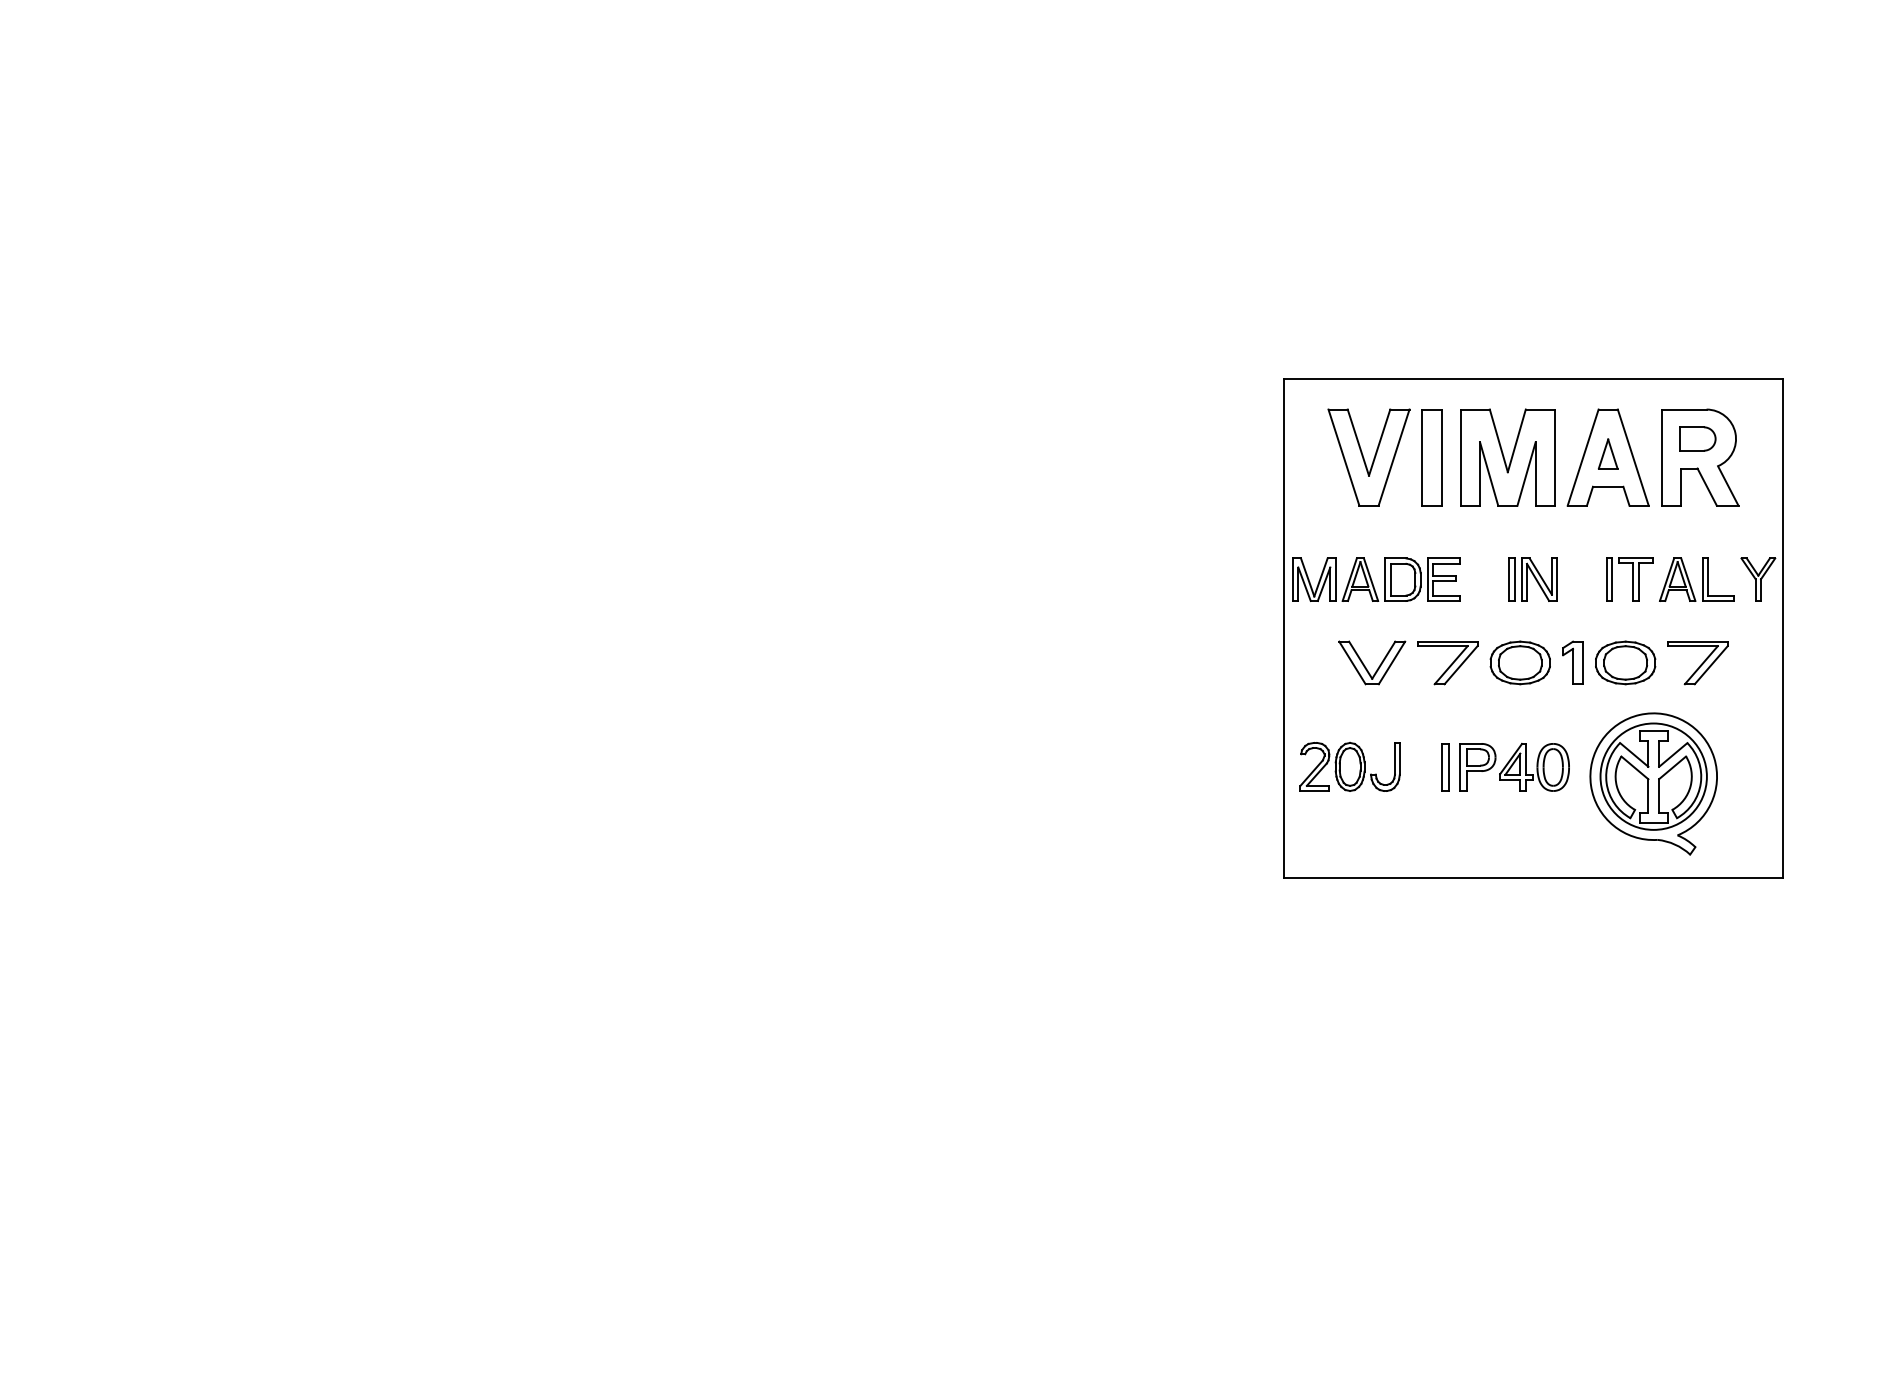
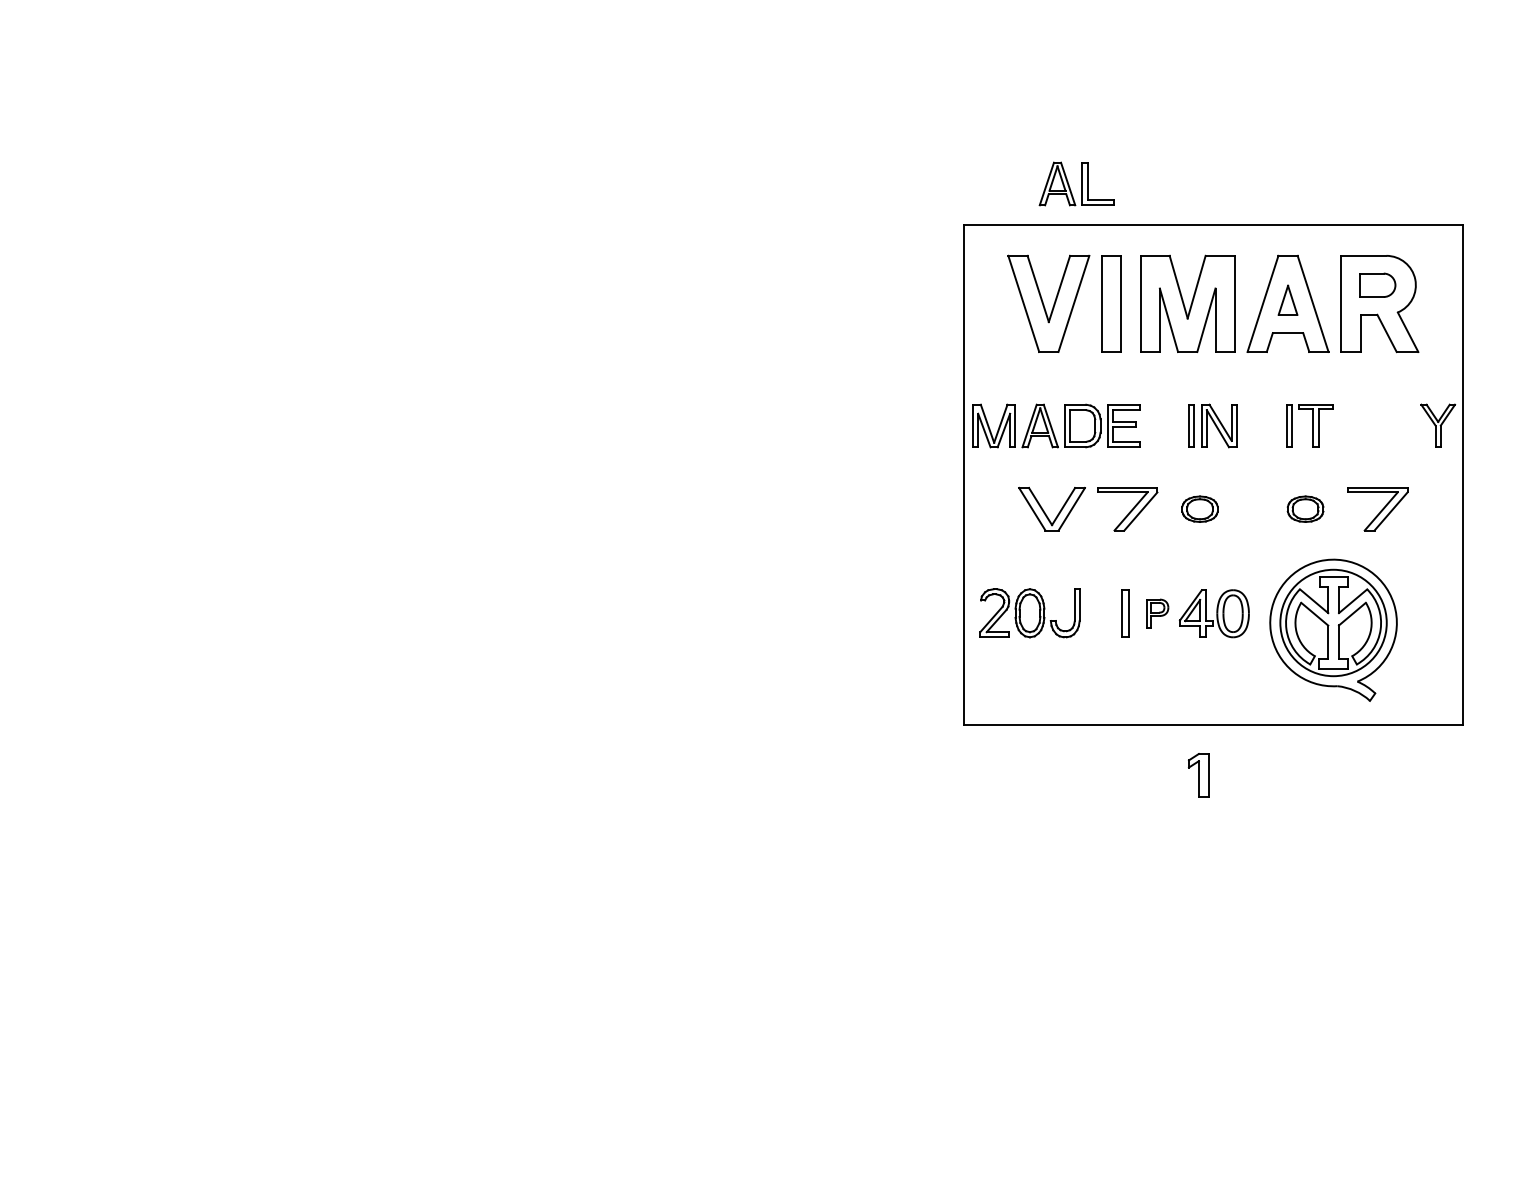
part: (1696, 579) -> (1076, 183), moved
part: (1519, 662) -> (1199, 508), size x0.6
part: (1572, 662) -> (1198, 774), moved
part: (1625, 662) -> (1305, 508), size x0.6
part: (1477, 767) -> (1157, 613), size x0.6

